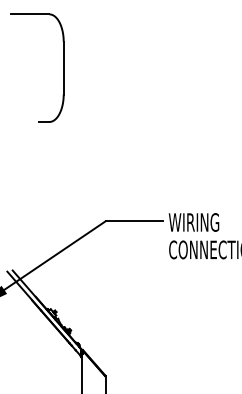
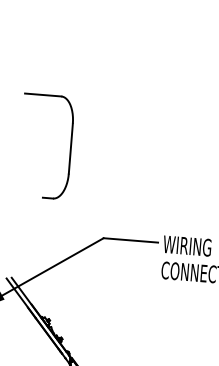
part: (63, 67) -> (70, 147), moved

